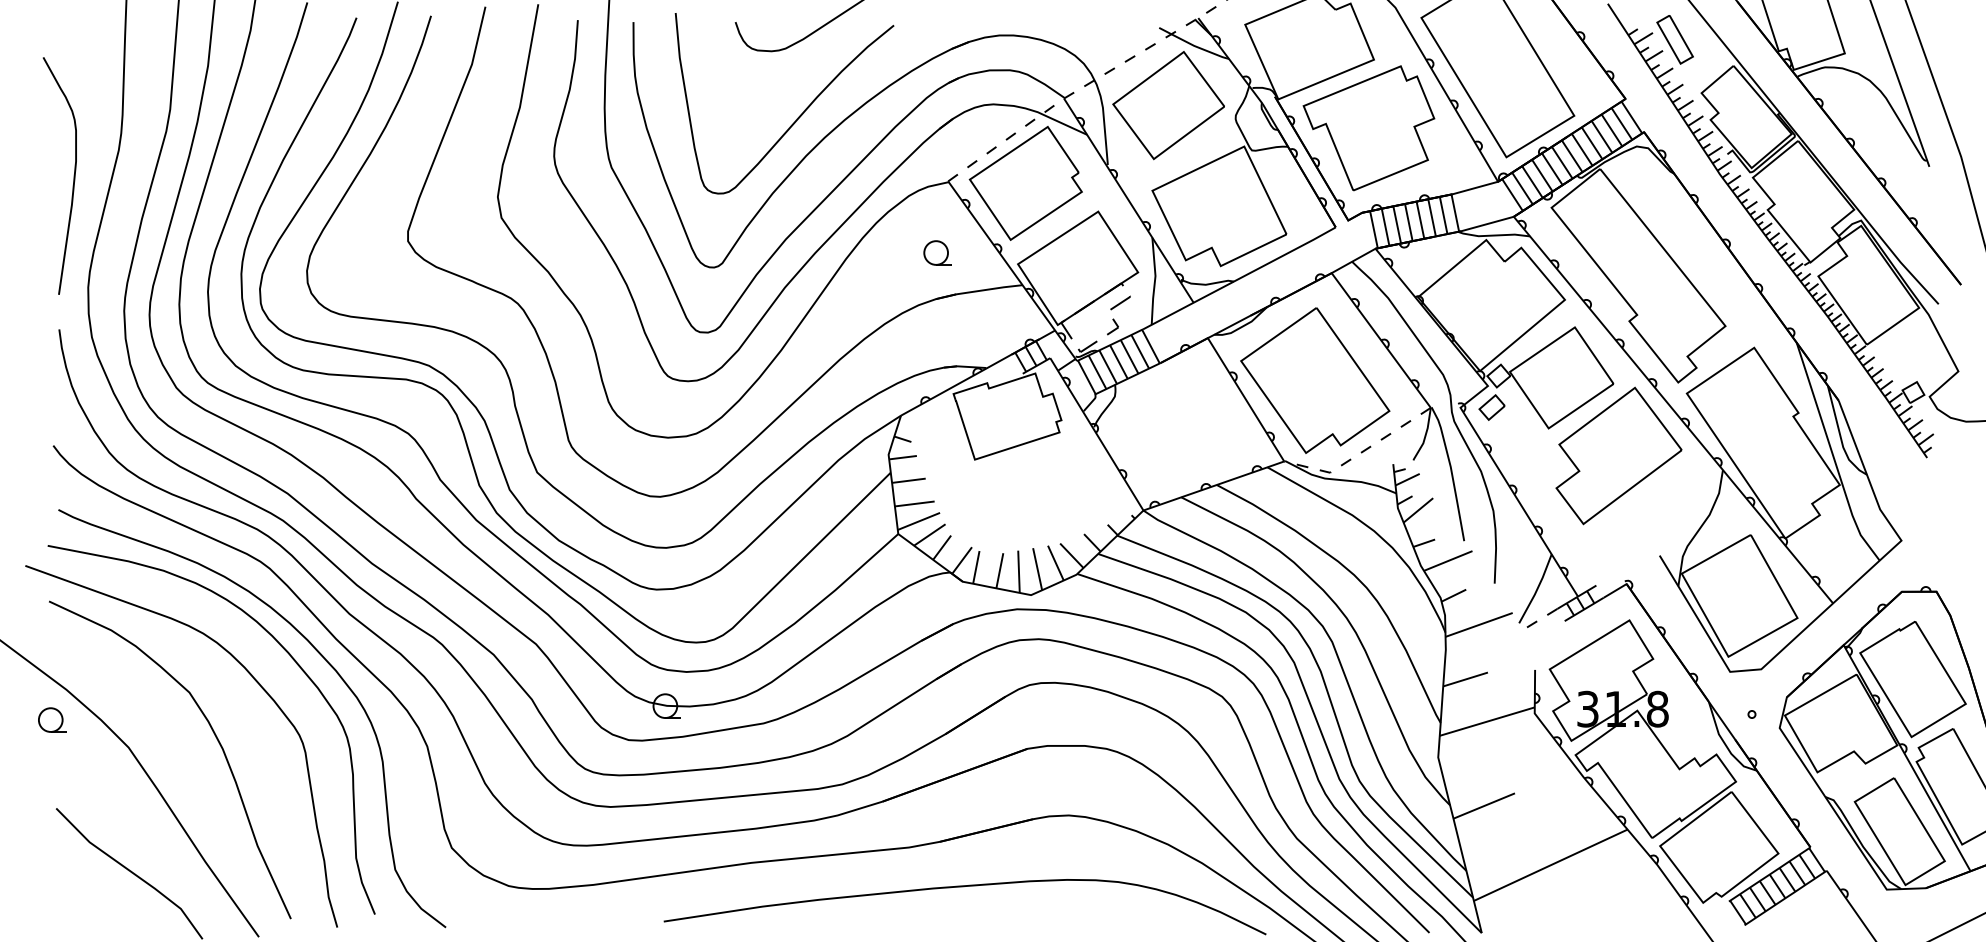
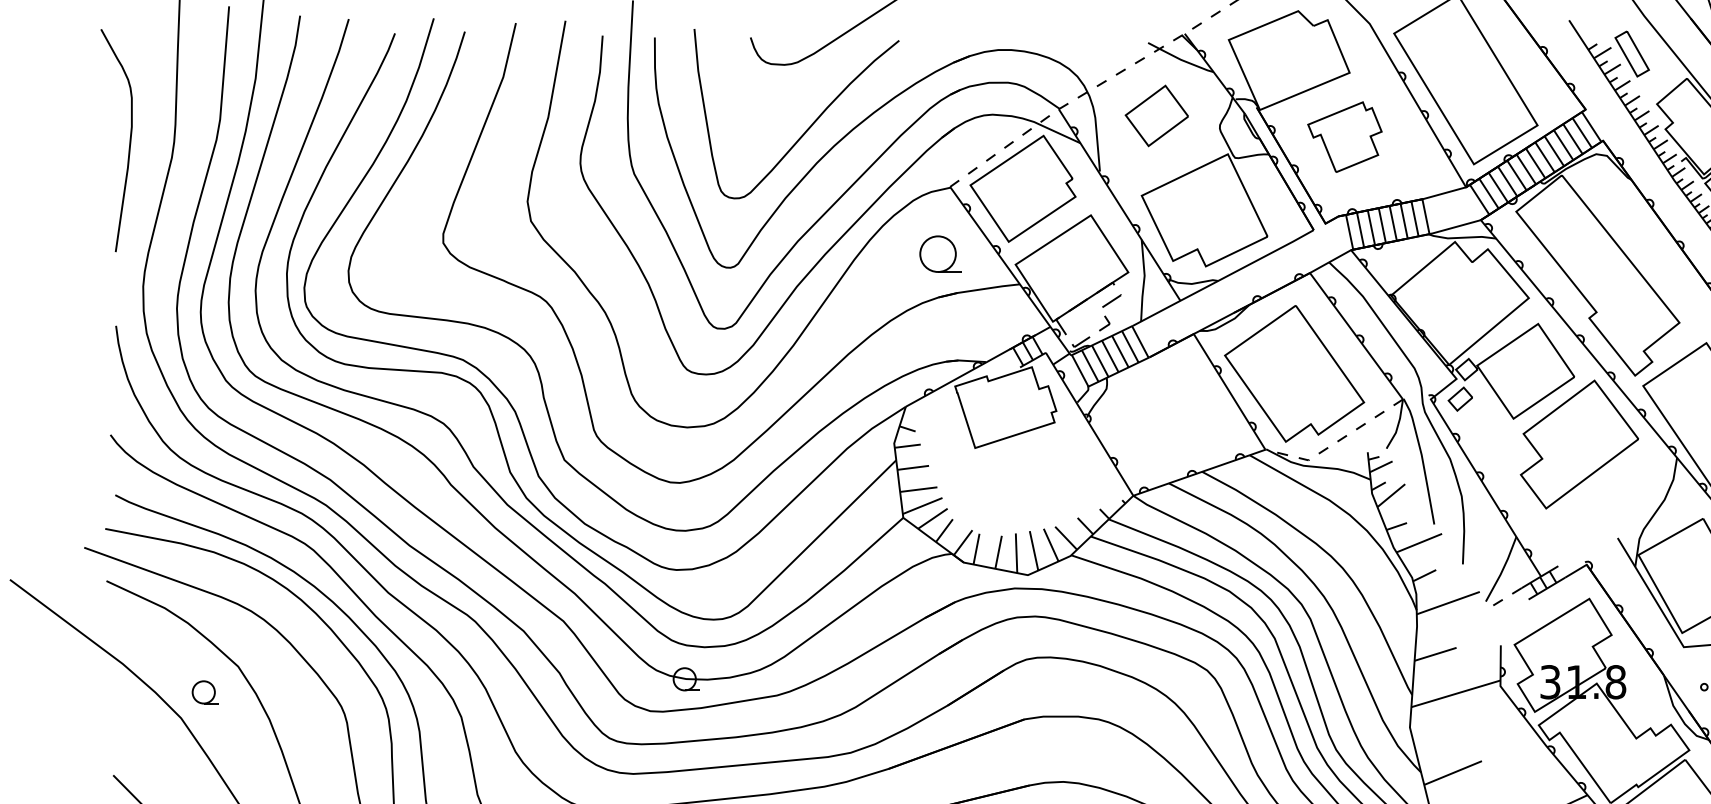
part: (1168, 105) -> (1156, 115), size x0.6
part: (1368, 128) -> (1344, 137), size x0.6
curve: (73, 175) -> (129, 140), moved
part: (937, 252) -> (940, 253), size x1.6
part: (52, 719) -> (205, 691), moved

